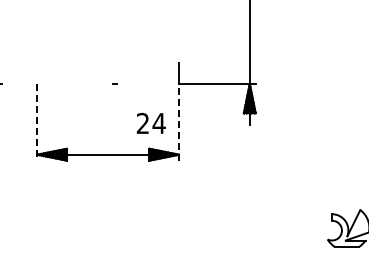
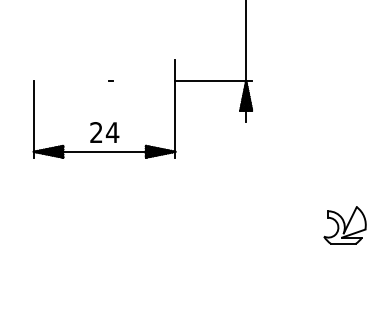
line: (179, 121) -> (175, 118), dashed -> solid
line: (37, 122) -> (33, 119), dashed -> solid
text: (151, 123) -> (104, 132), moved

